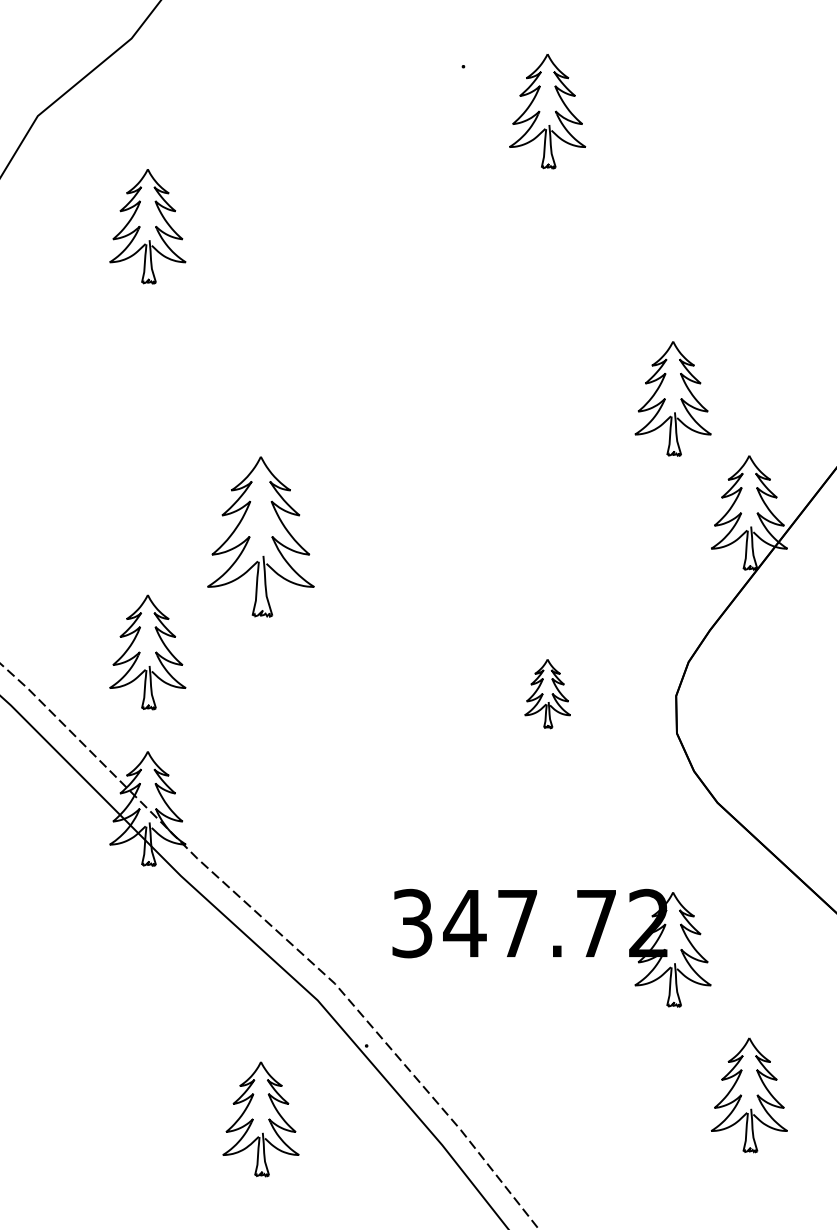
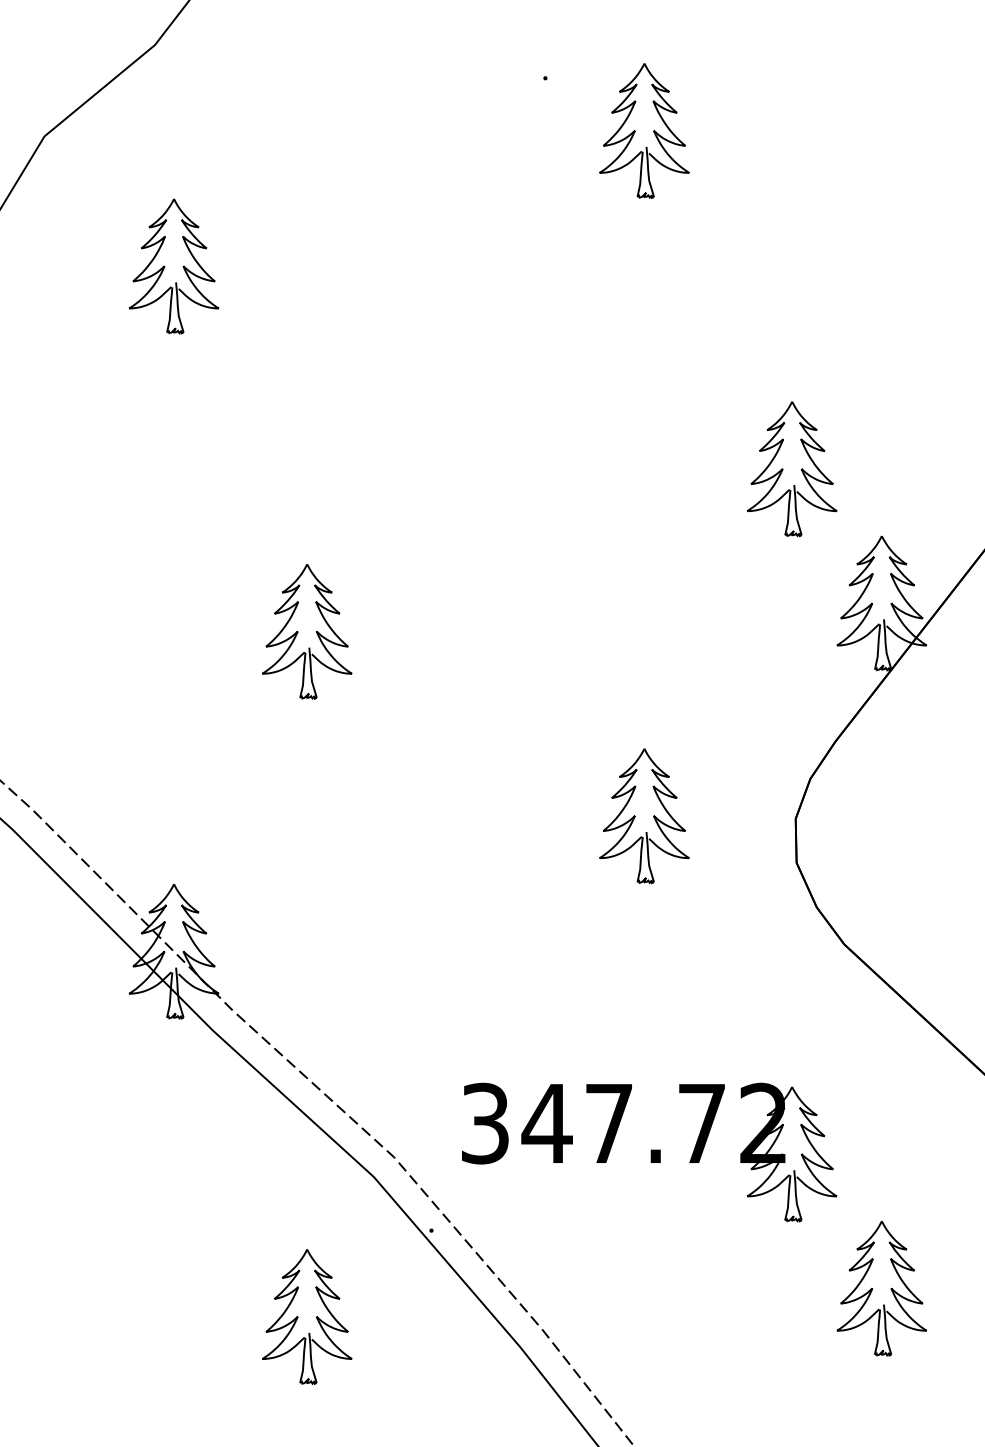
part: (261, 536) -> (307, 631), size x0.71
part: (147, 652) -> (173, 767), removed
part: (547, 694) -> (644, 816), size x1.67
part: (551, 948) -> (649, 1152), moved

